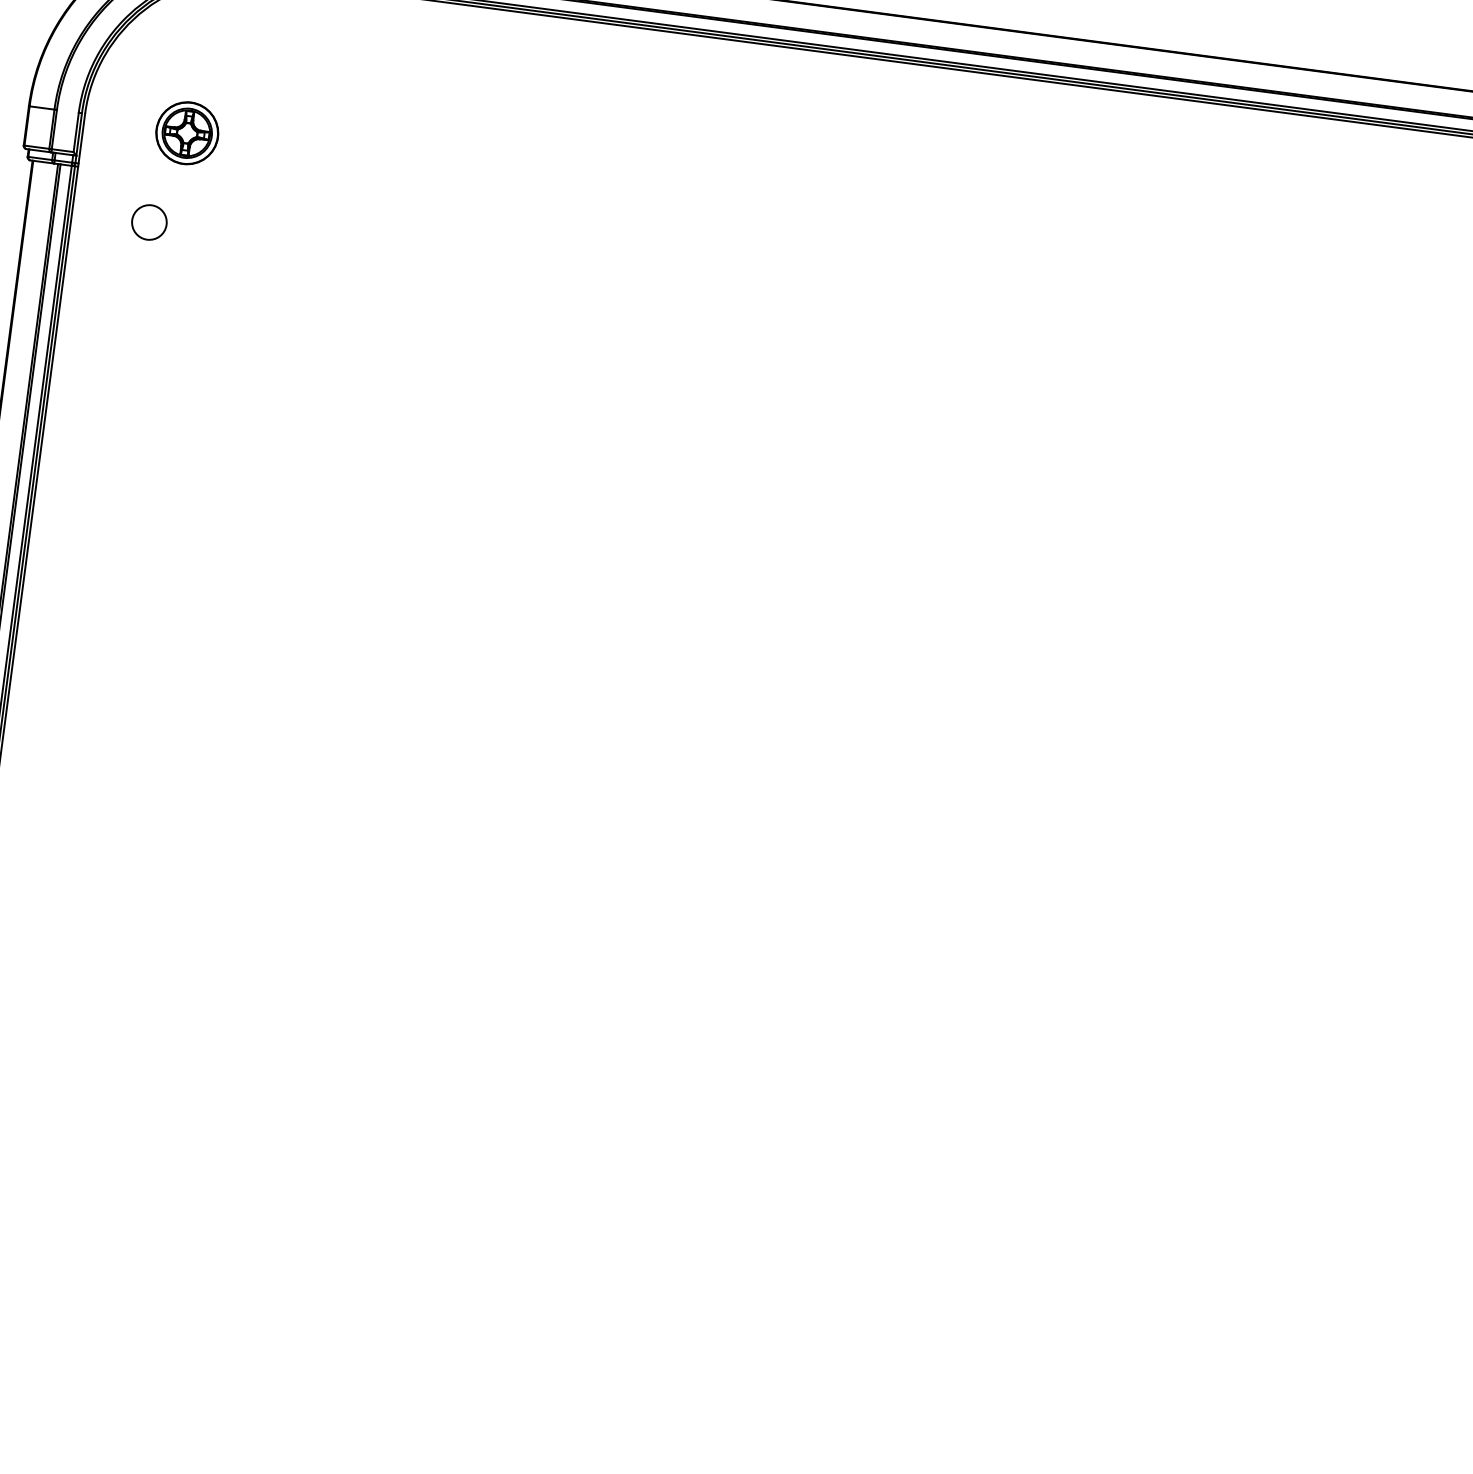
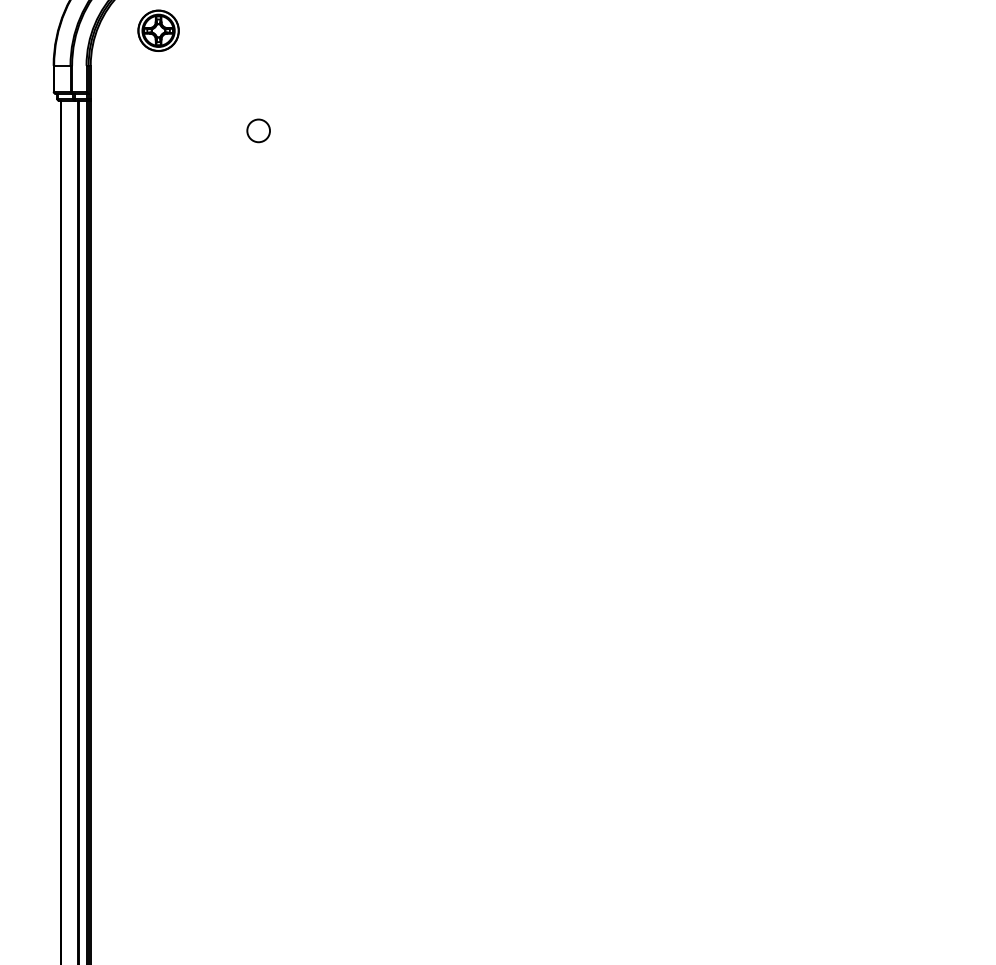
part: (187, 132) -> (158, 30), moved
circle: (149, 221) -> (258, 130), moved

